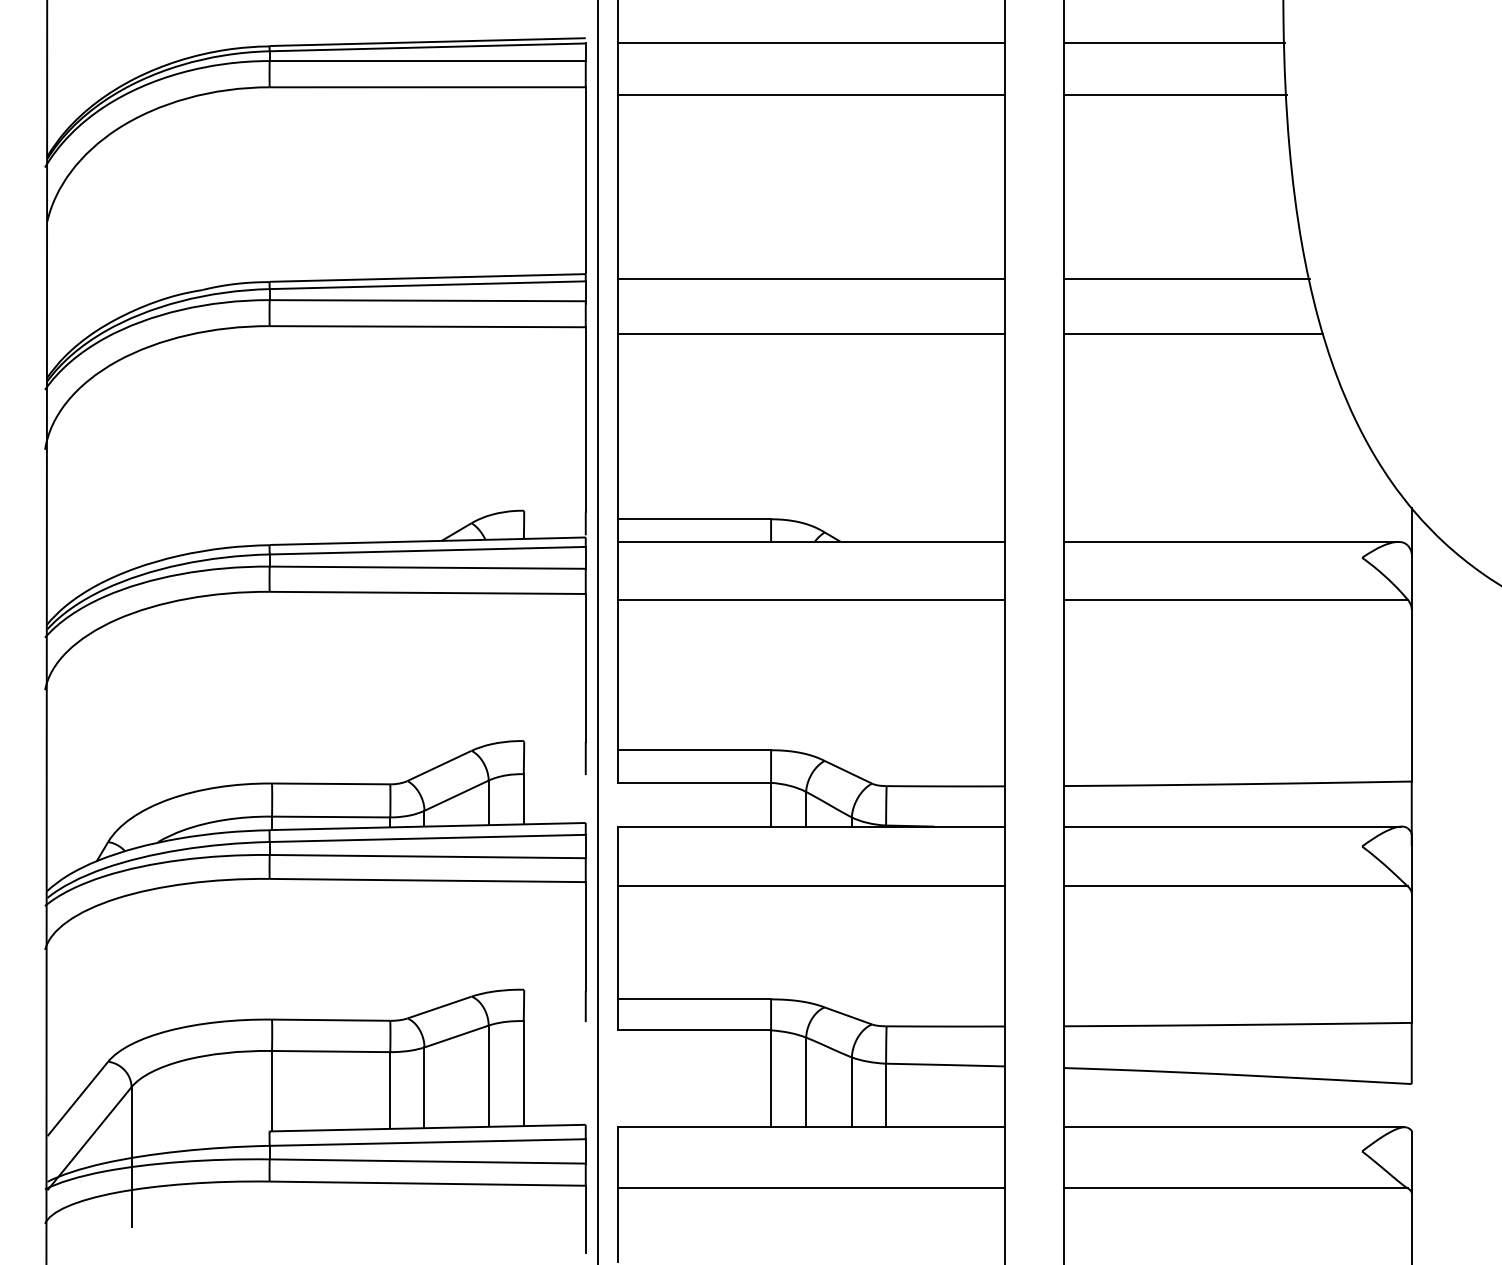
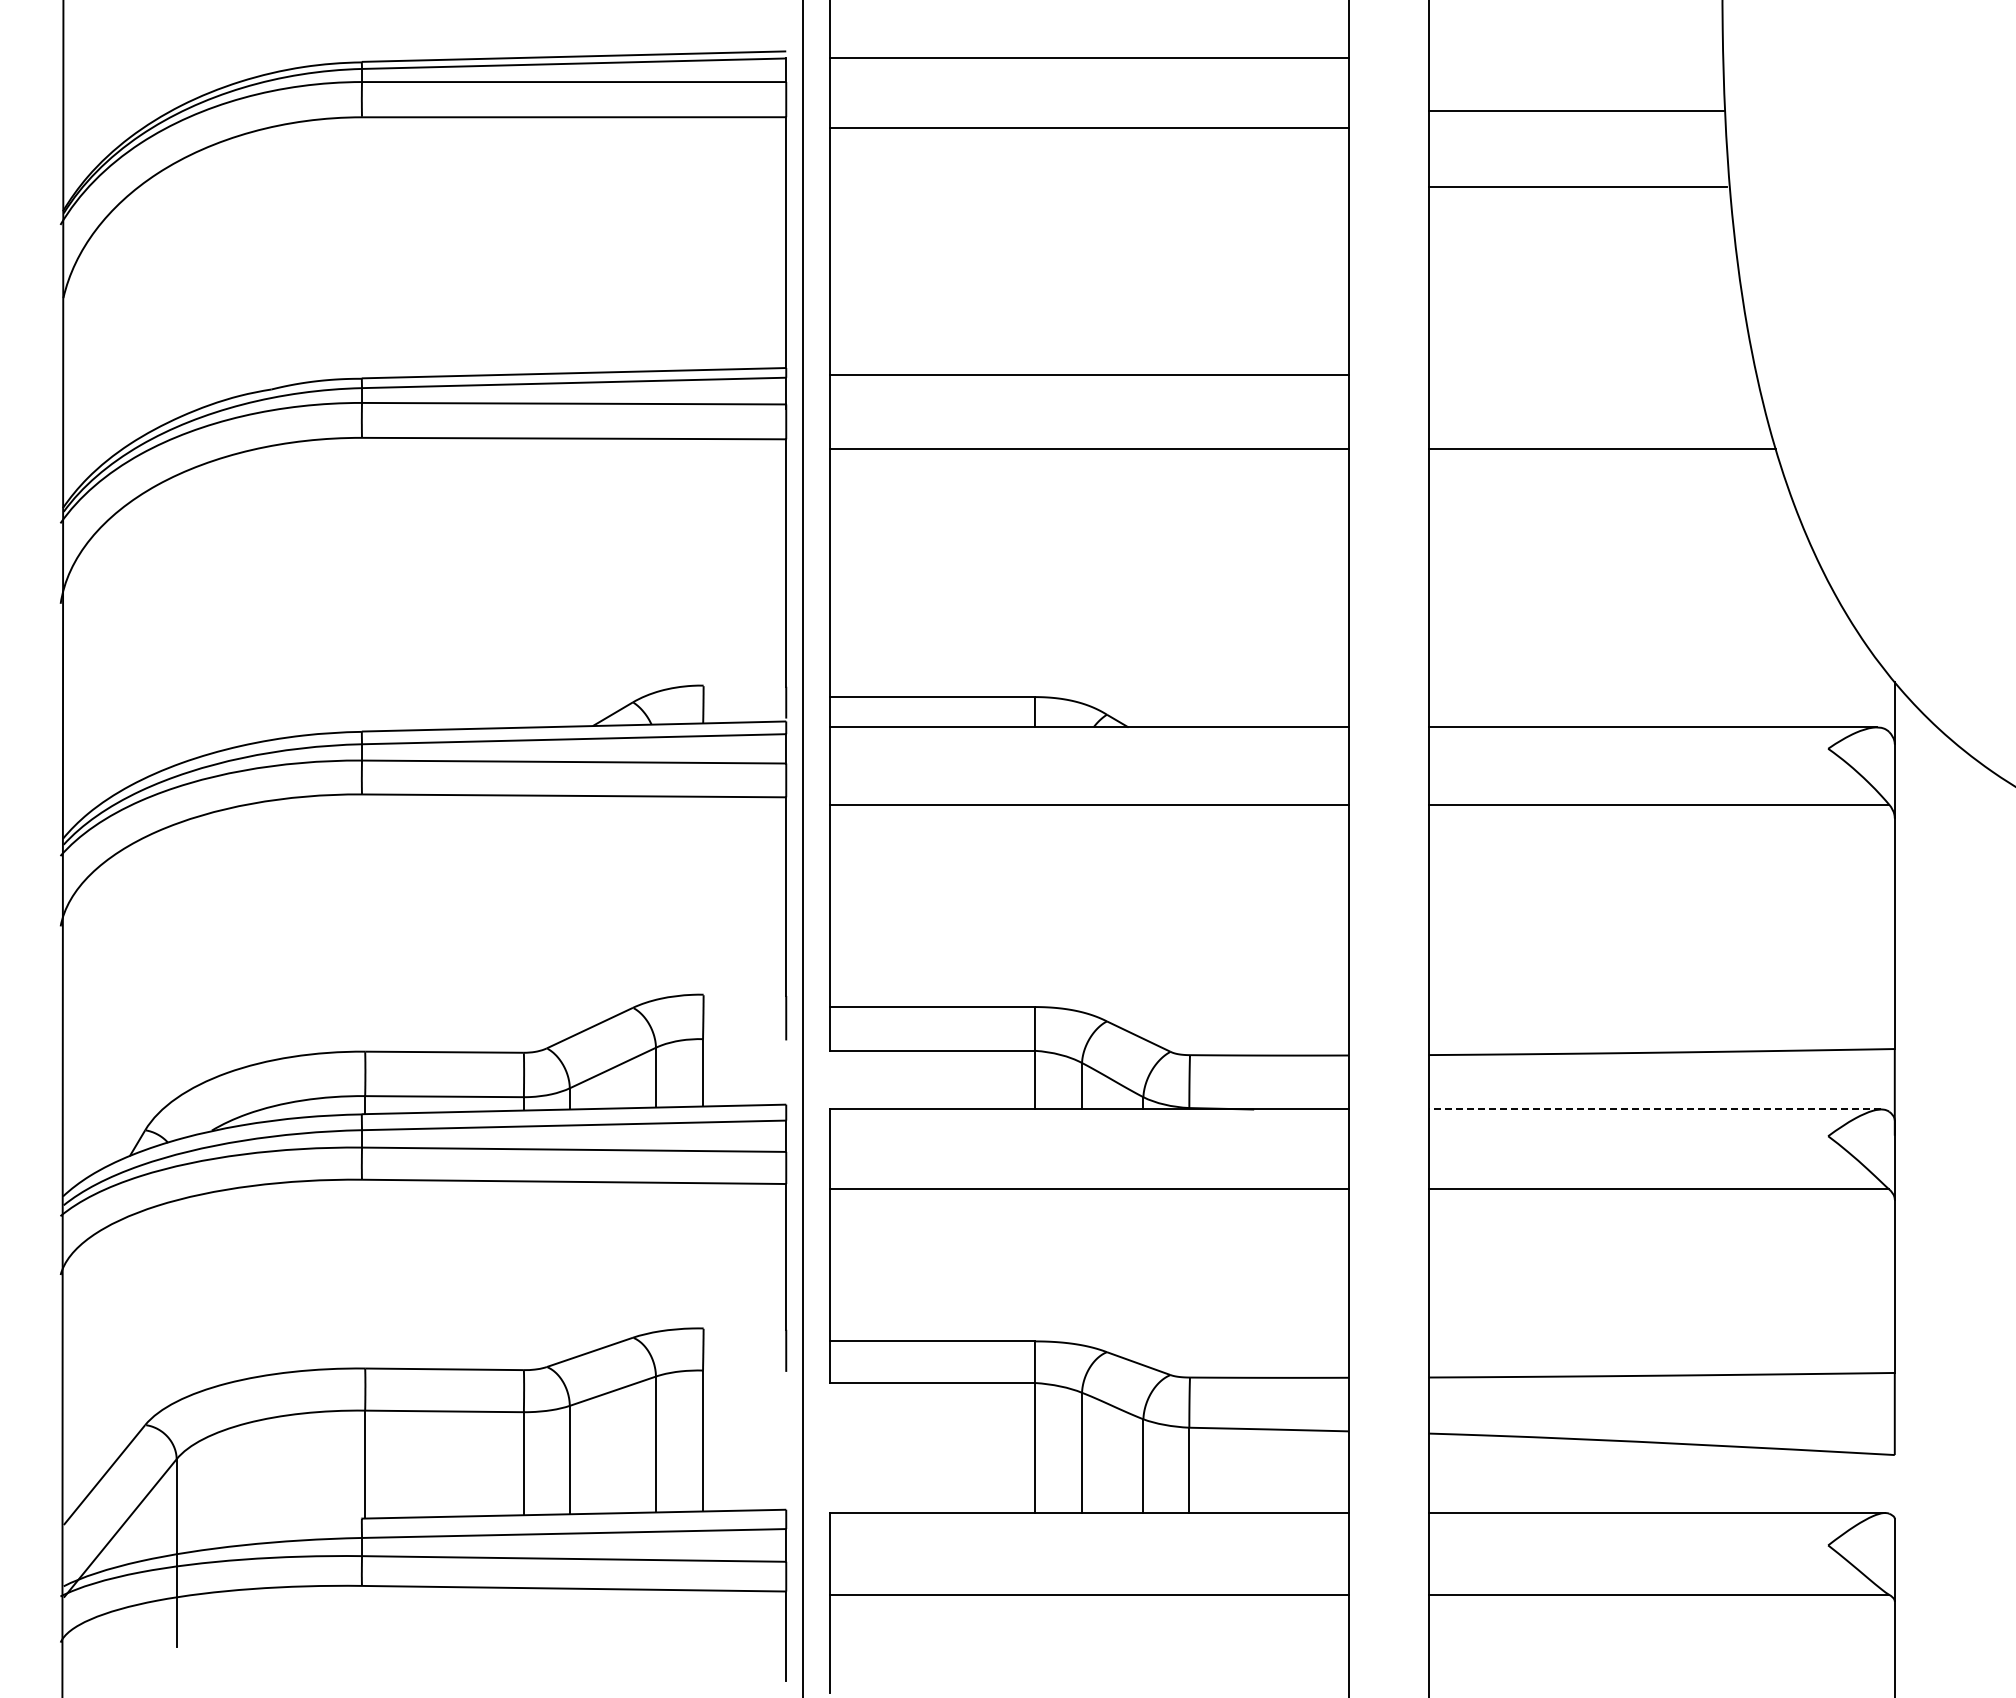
line: (1174, 43) -> (1576, 111), moved
line: (1175, 95) -> (1577, 187), moved
line: (1186, 278) -> (1592, 374), removed
line: (1232, 826) -> (1654, 1109), solid -> dashed

